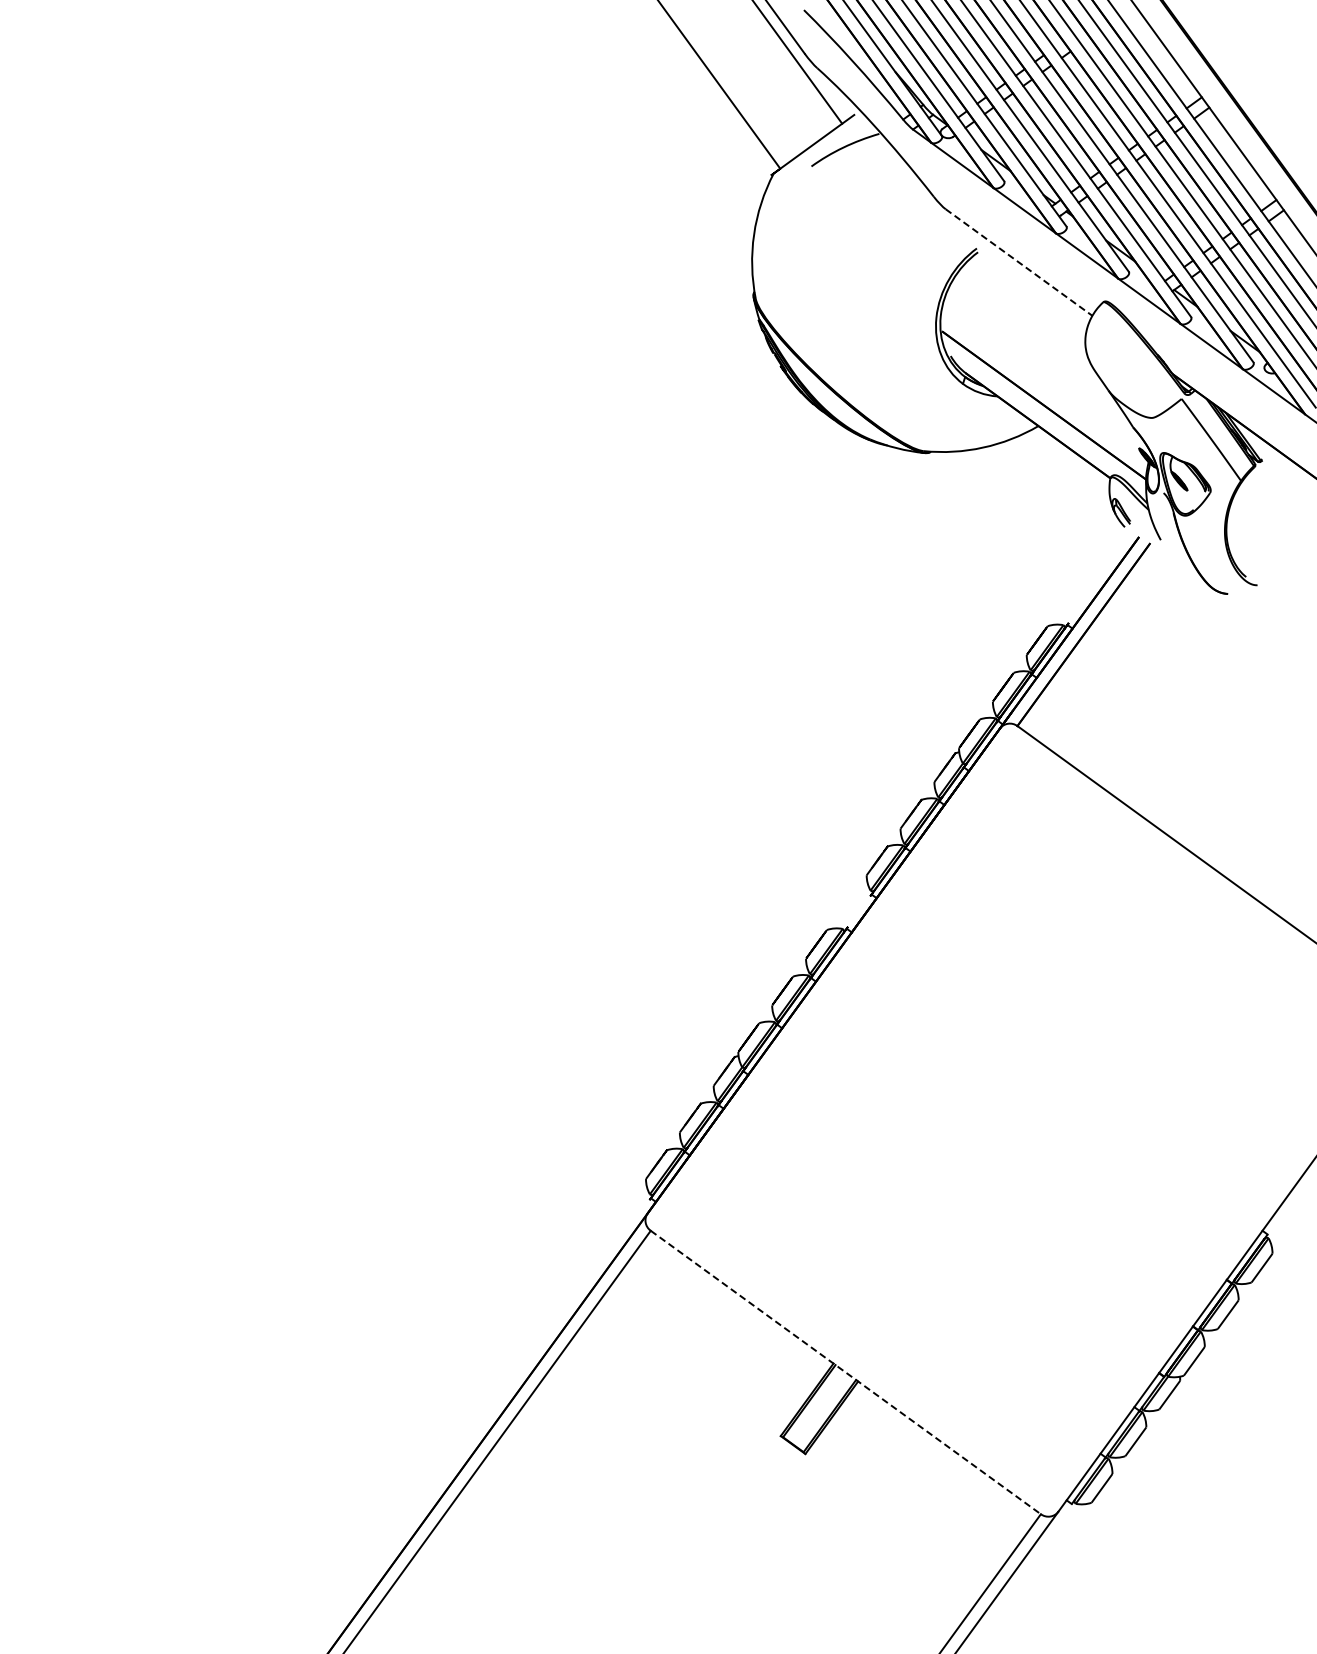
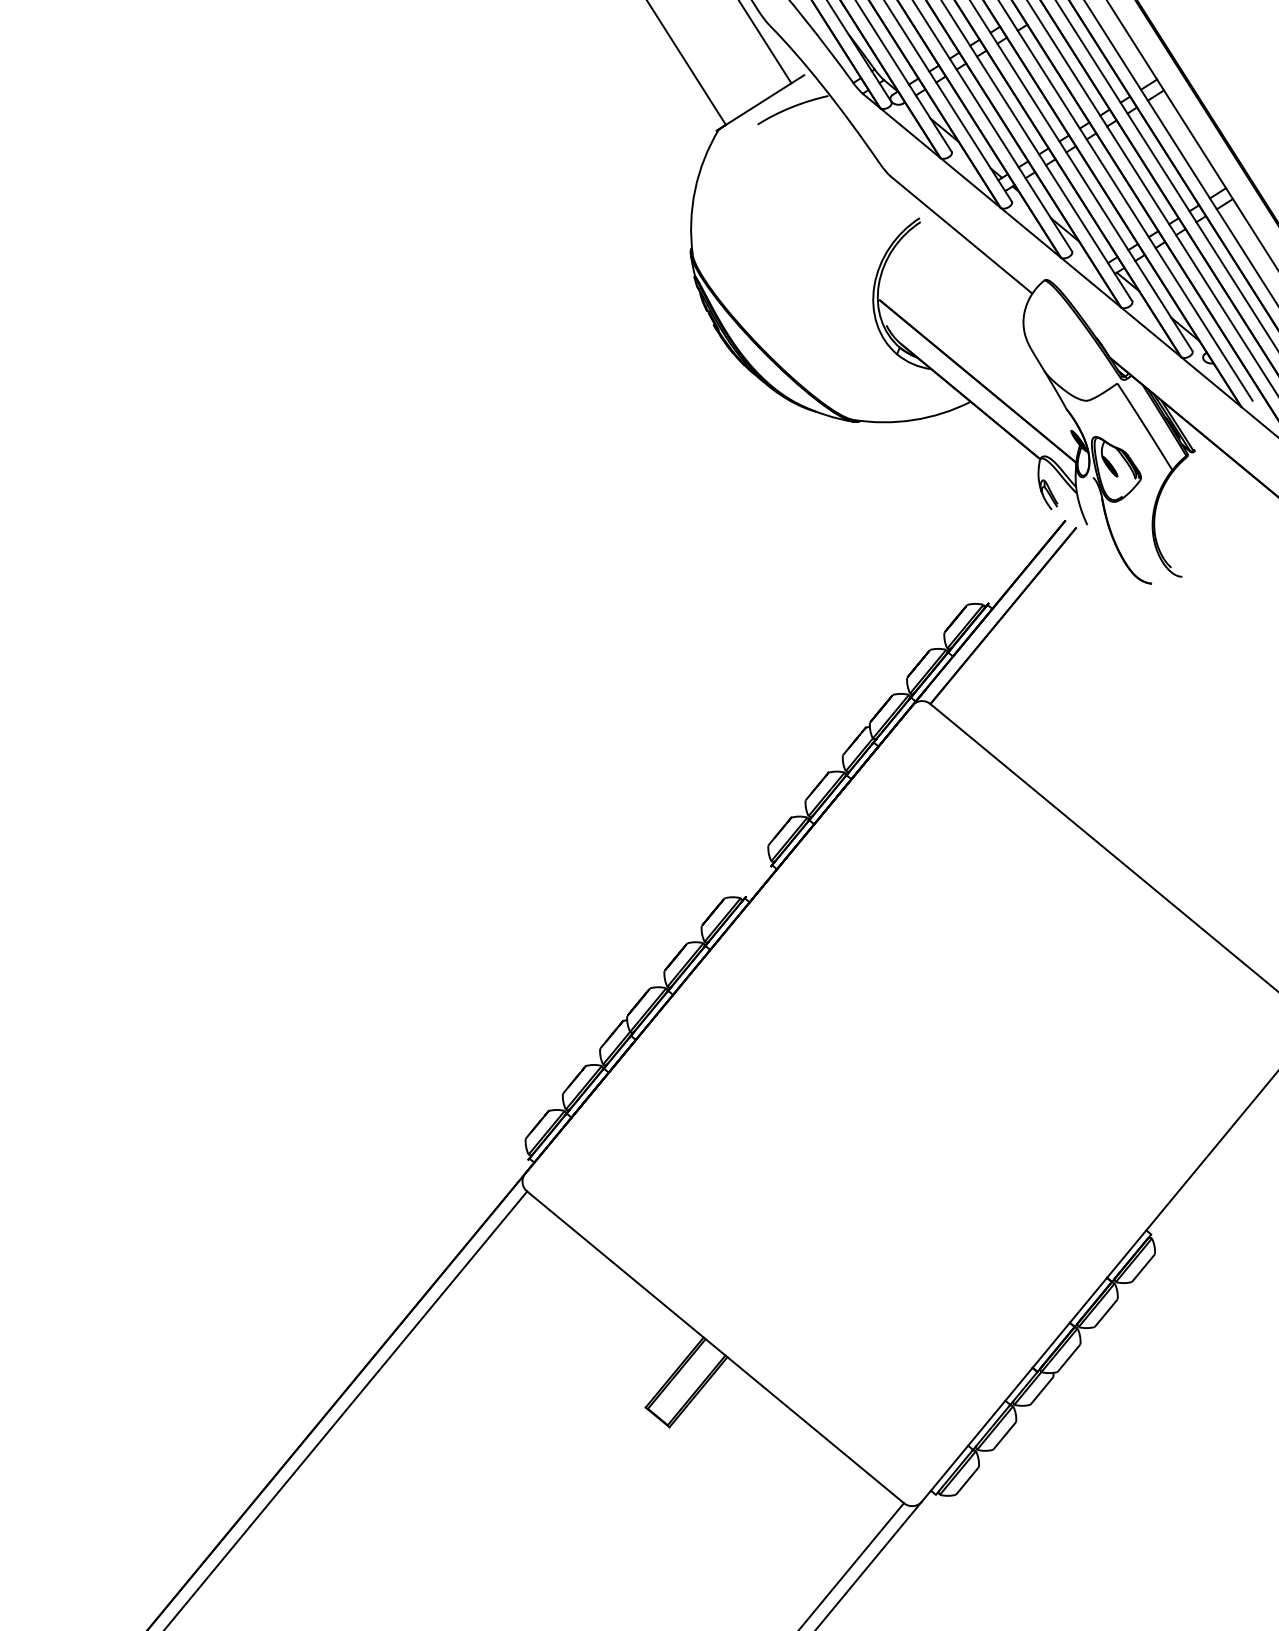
line: (1019, 262) -> (962, 235), dashed -> solid
line: (846, 1372) -> (716, 1347), dashed -> solid

